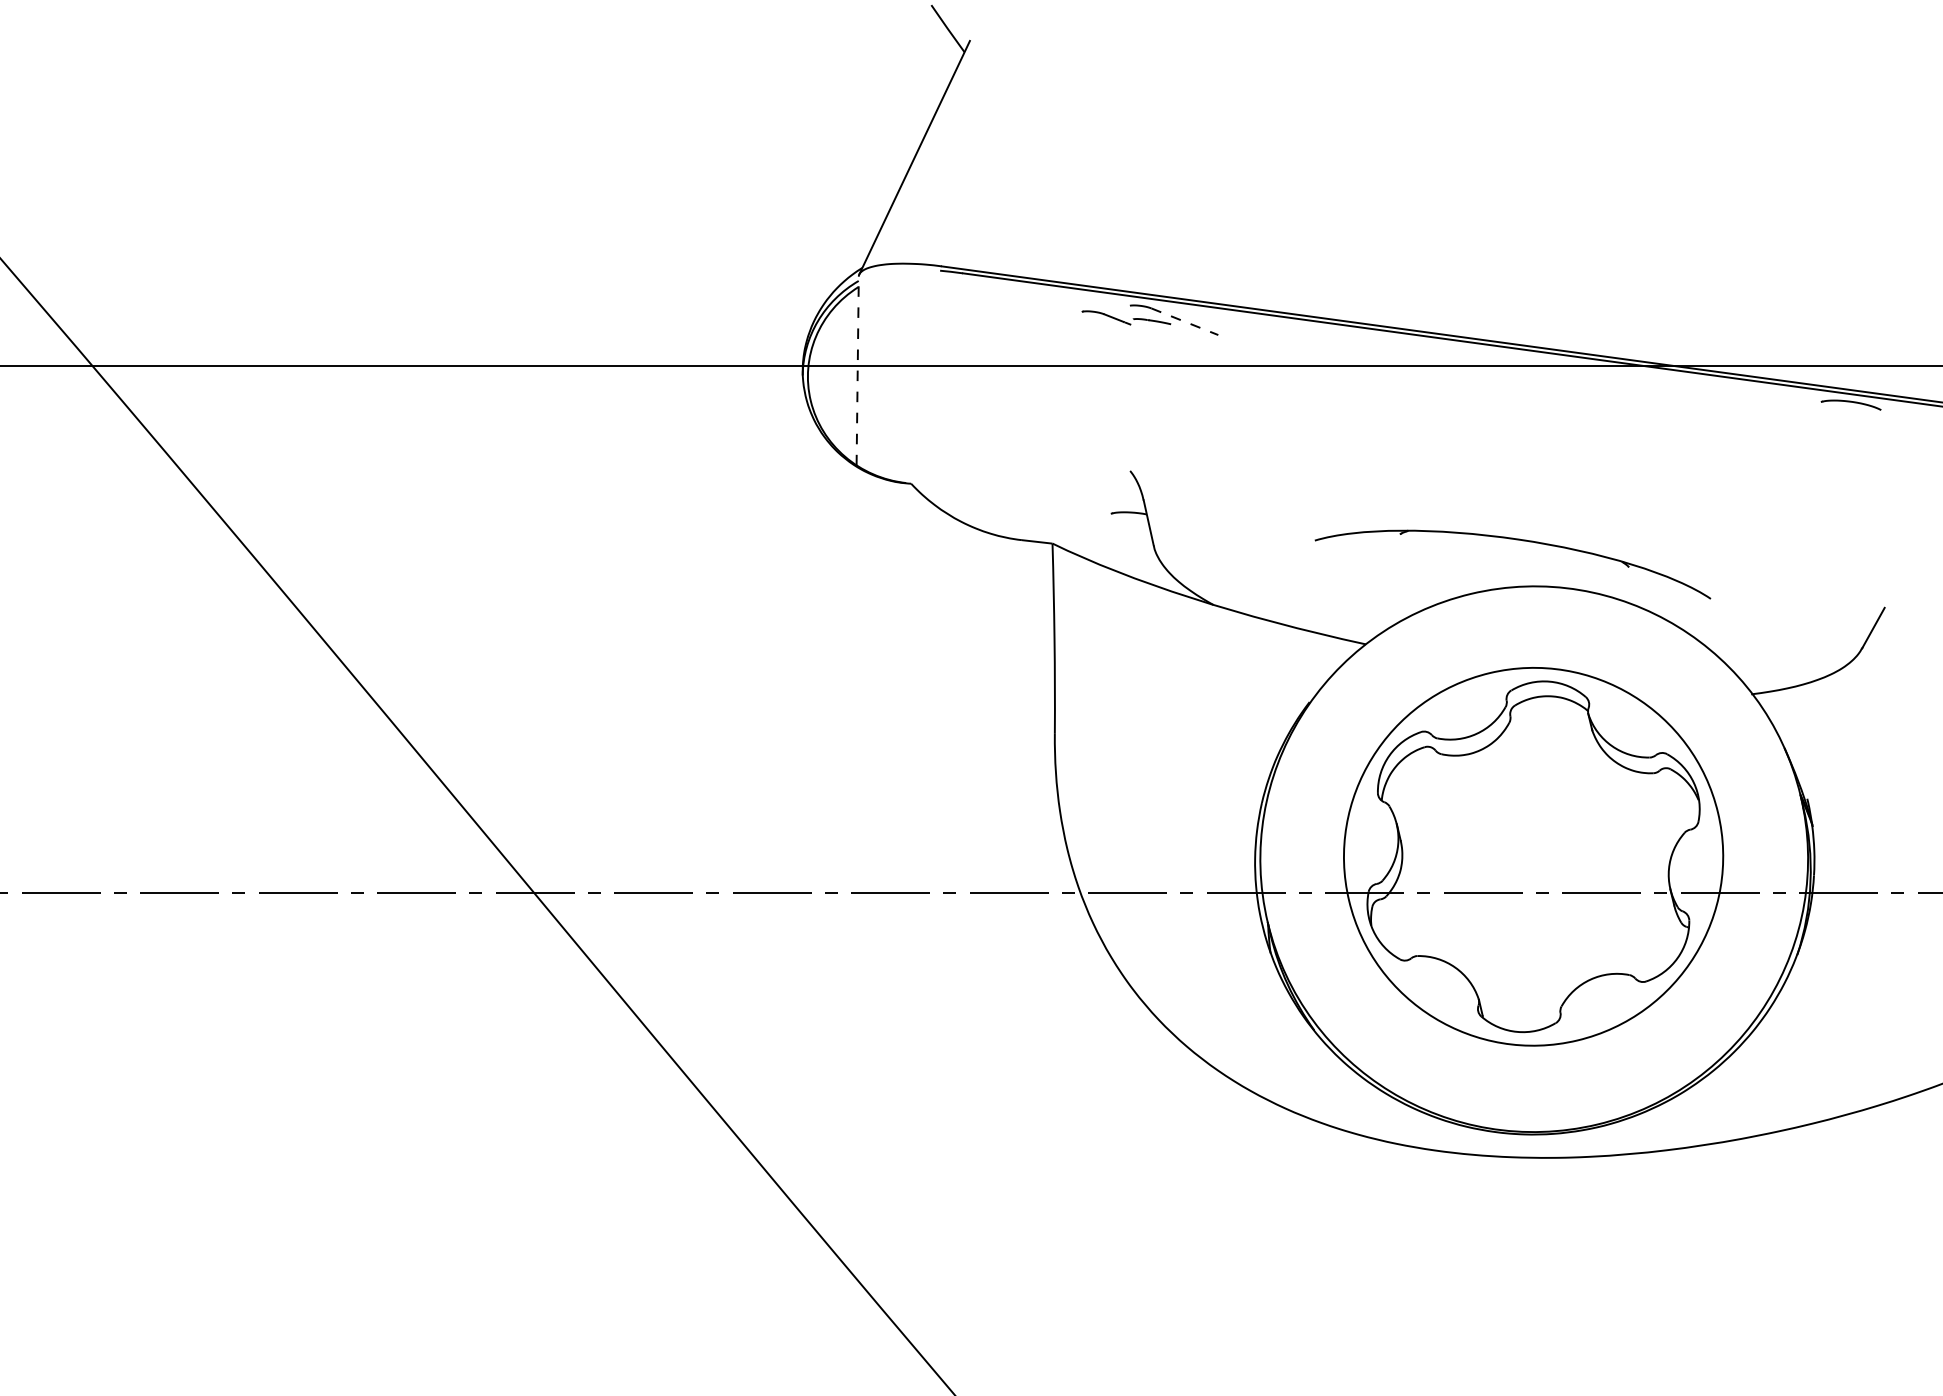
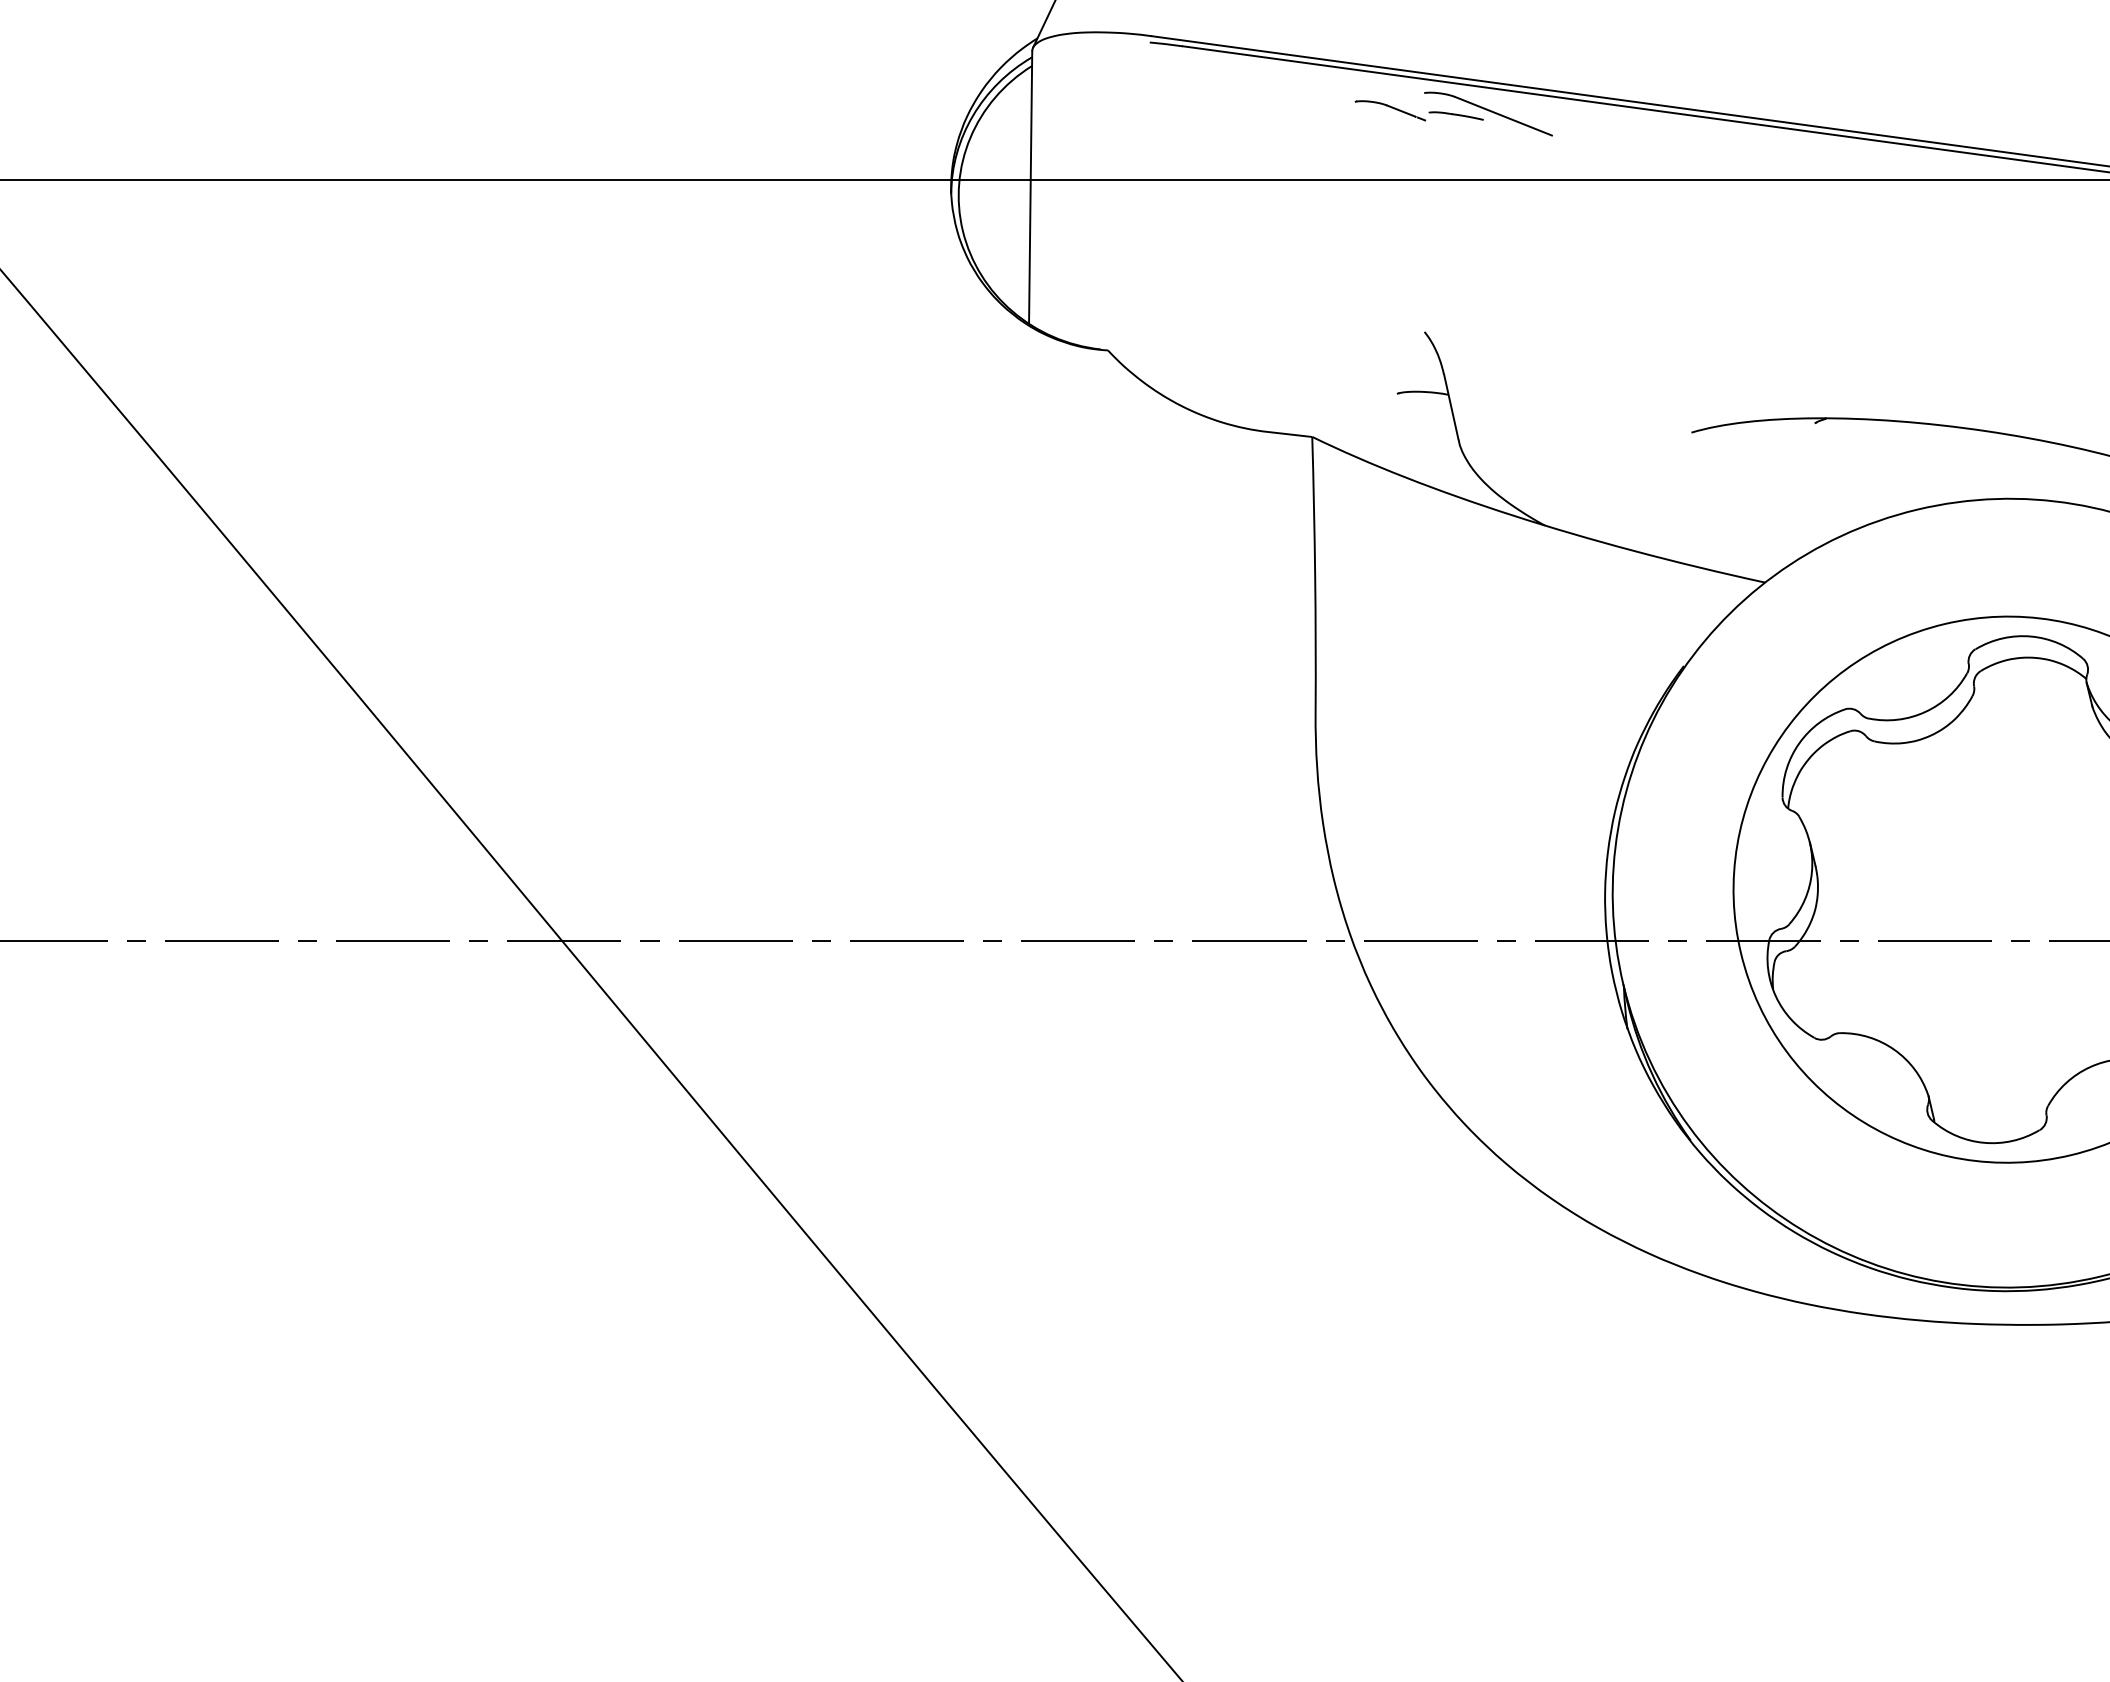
line: (1185, 321) -> (1504, 115), dashed -> solid
line: (857, 370) -> (1030, 186), dashed -> solid

